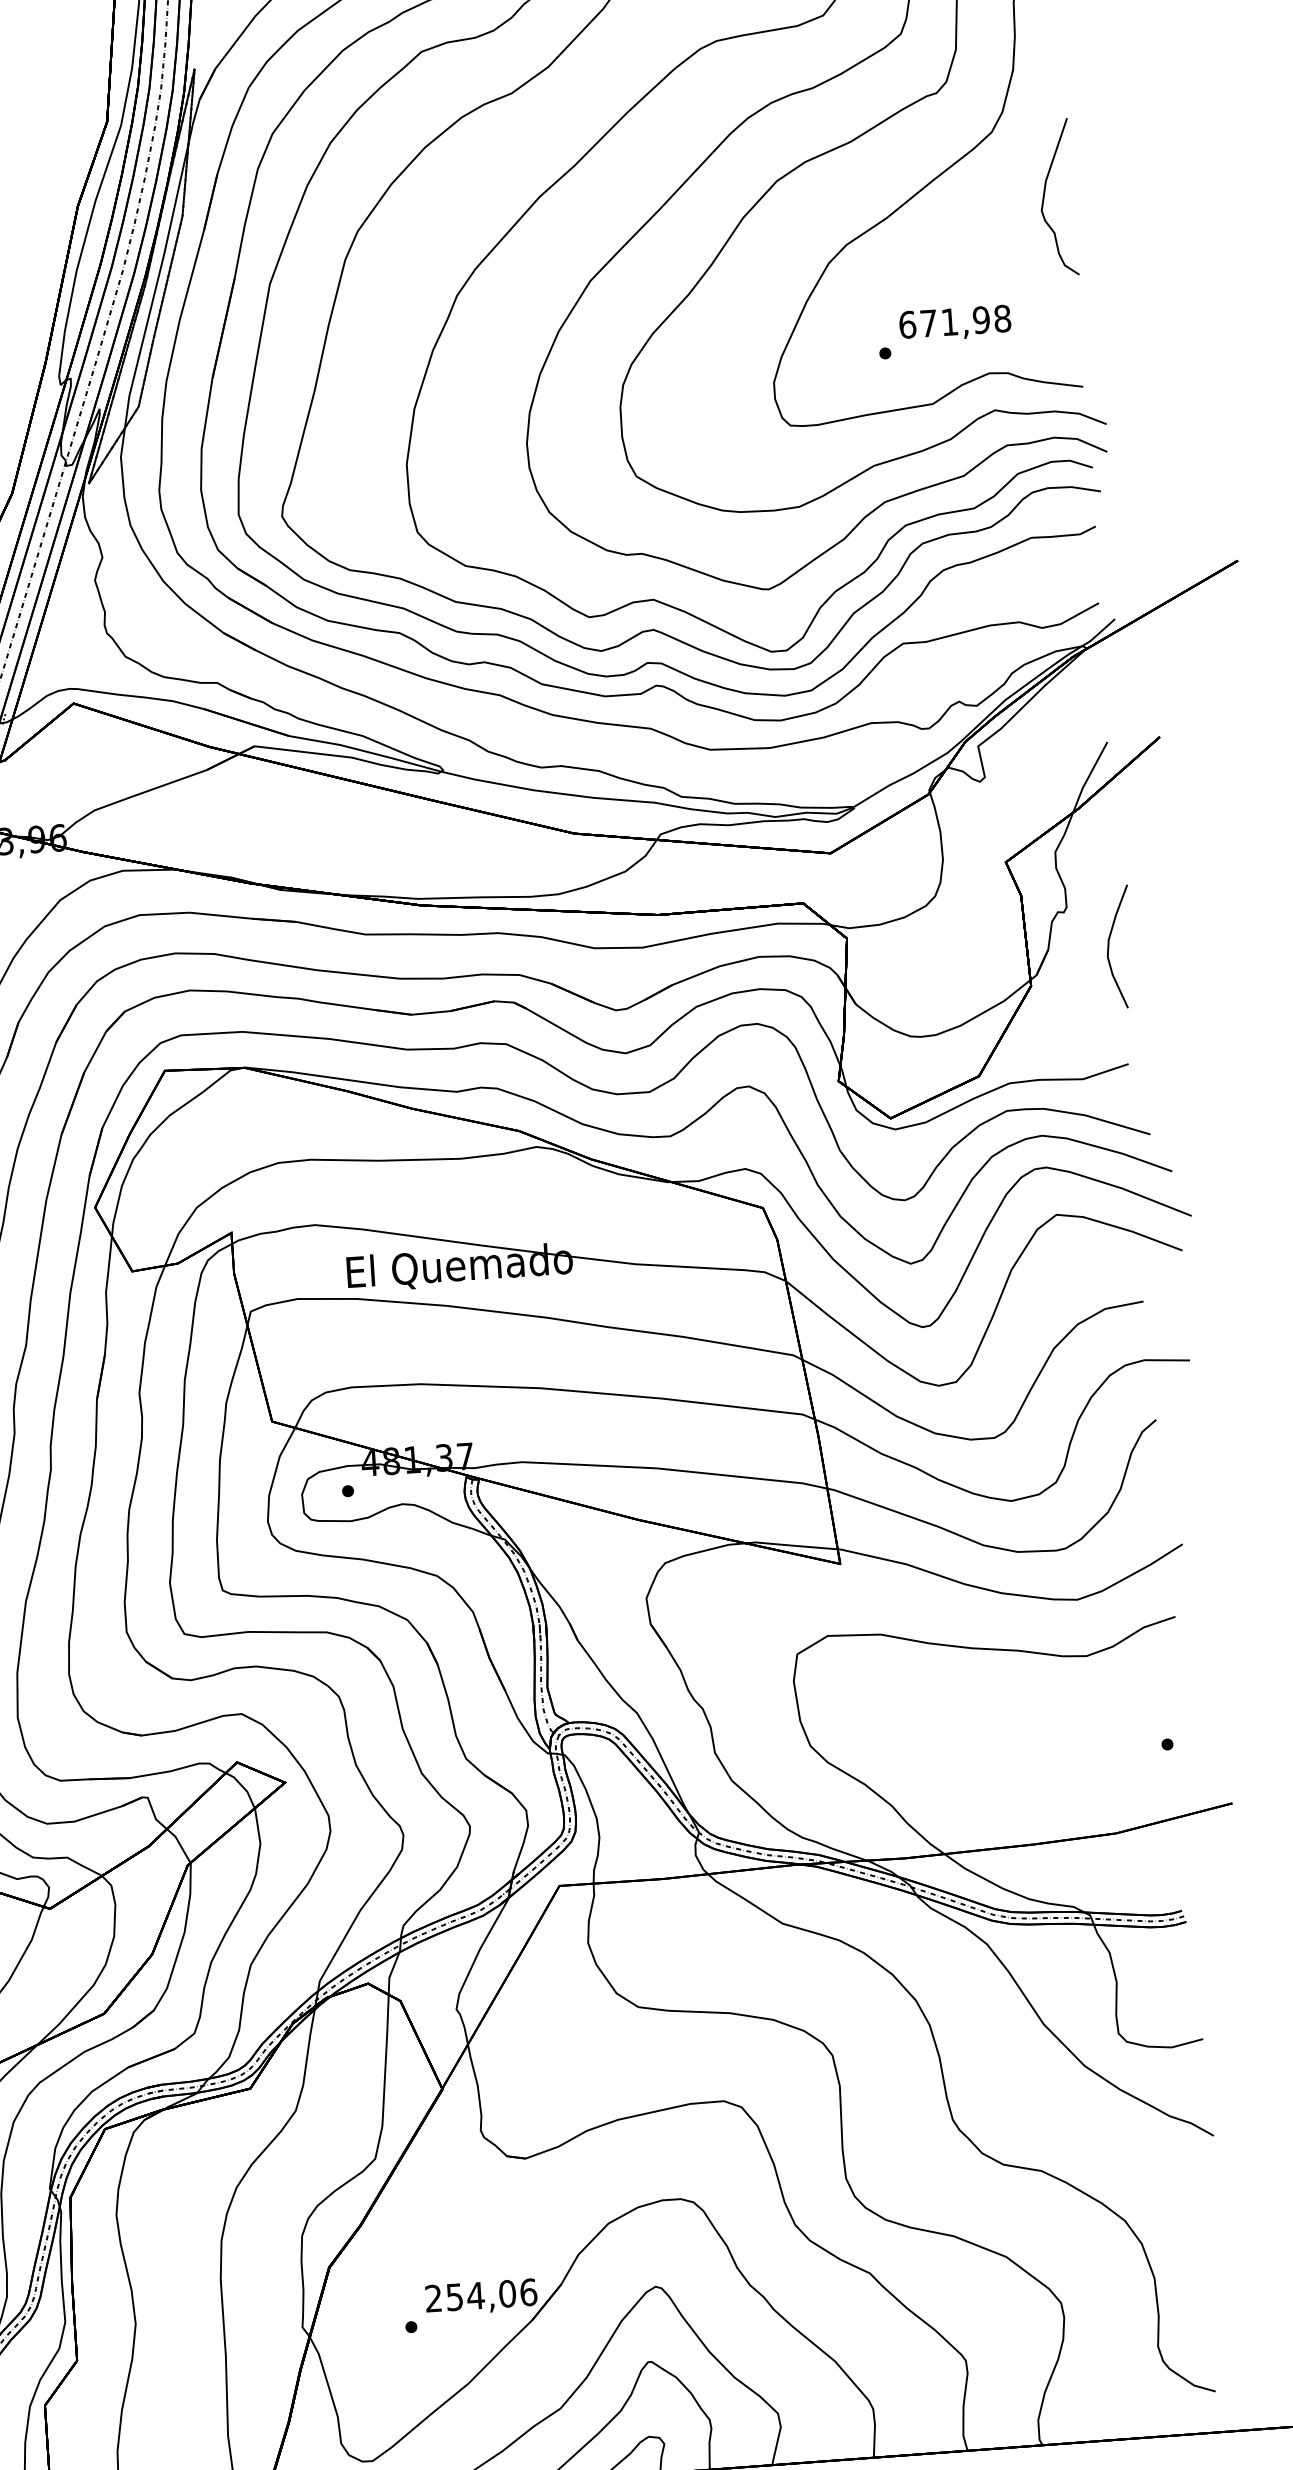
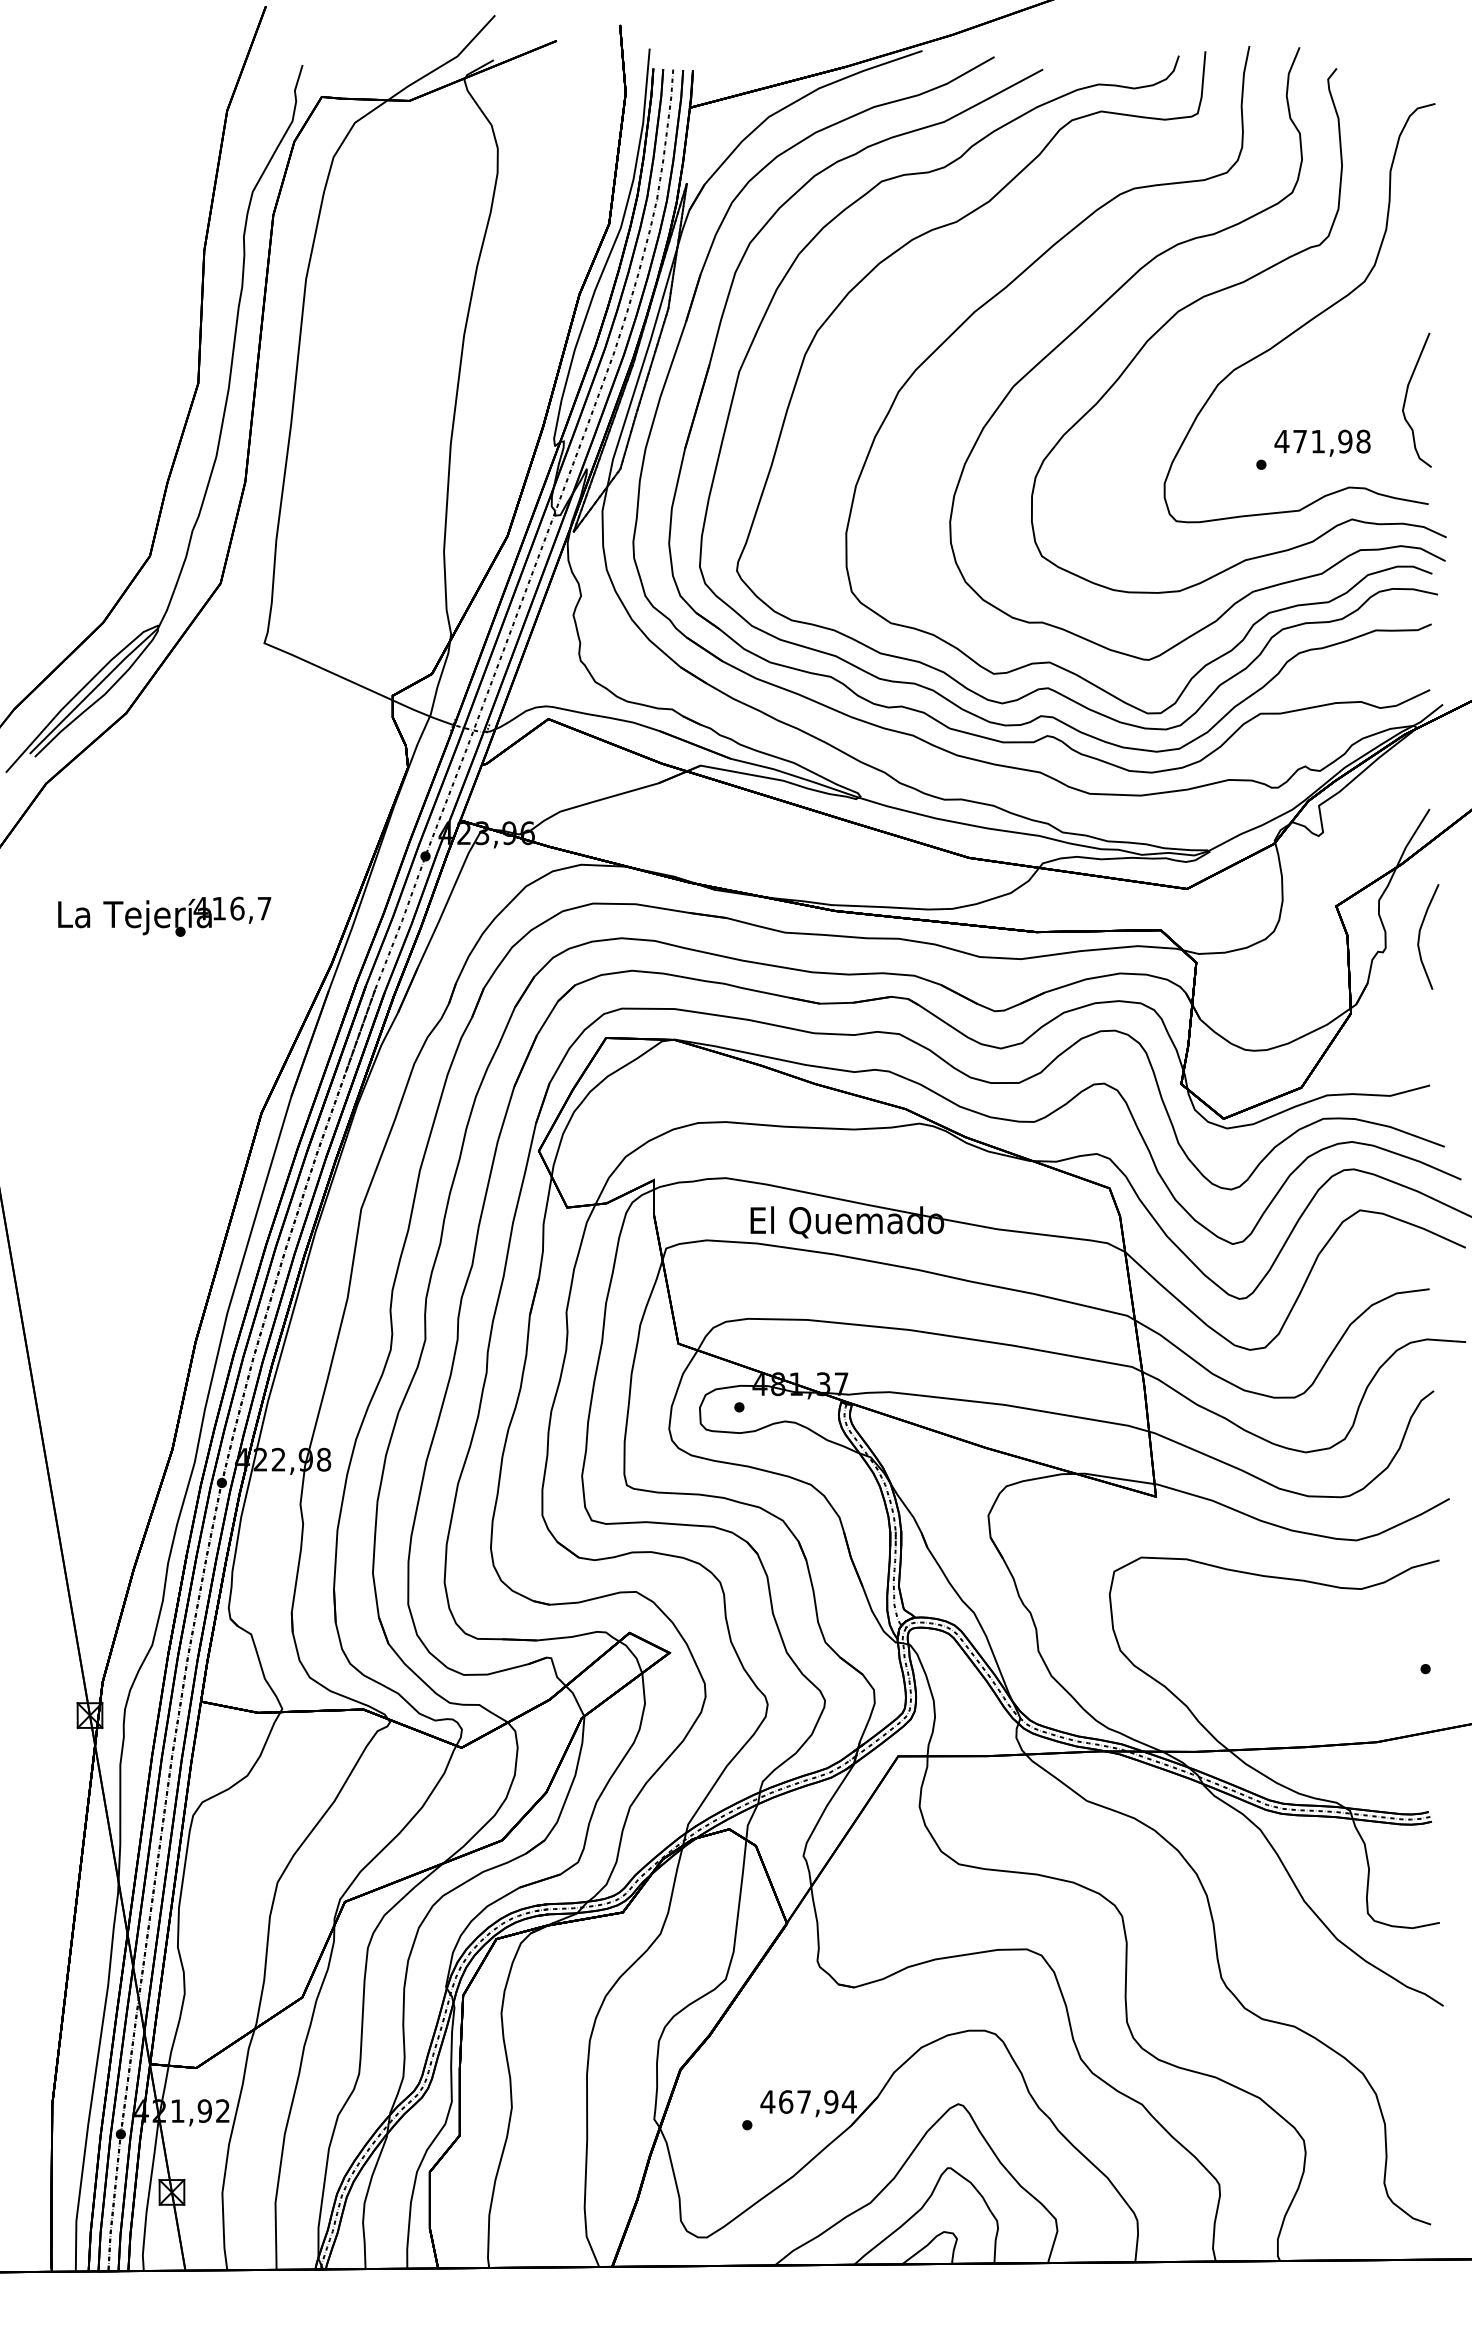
curve: (1045, 197) -> (1406, 399), moved
text: (907, 324) -> (1281, 441), 671,98 -> 471,98
curve: (1109, 945) -> (1420, 935), moved
text: (480, 2294) -> (808, 2101), 254,06 -> 467,94

